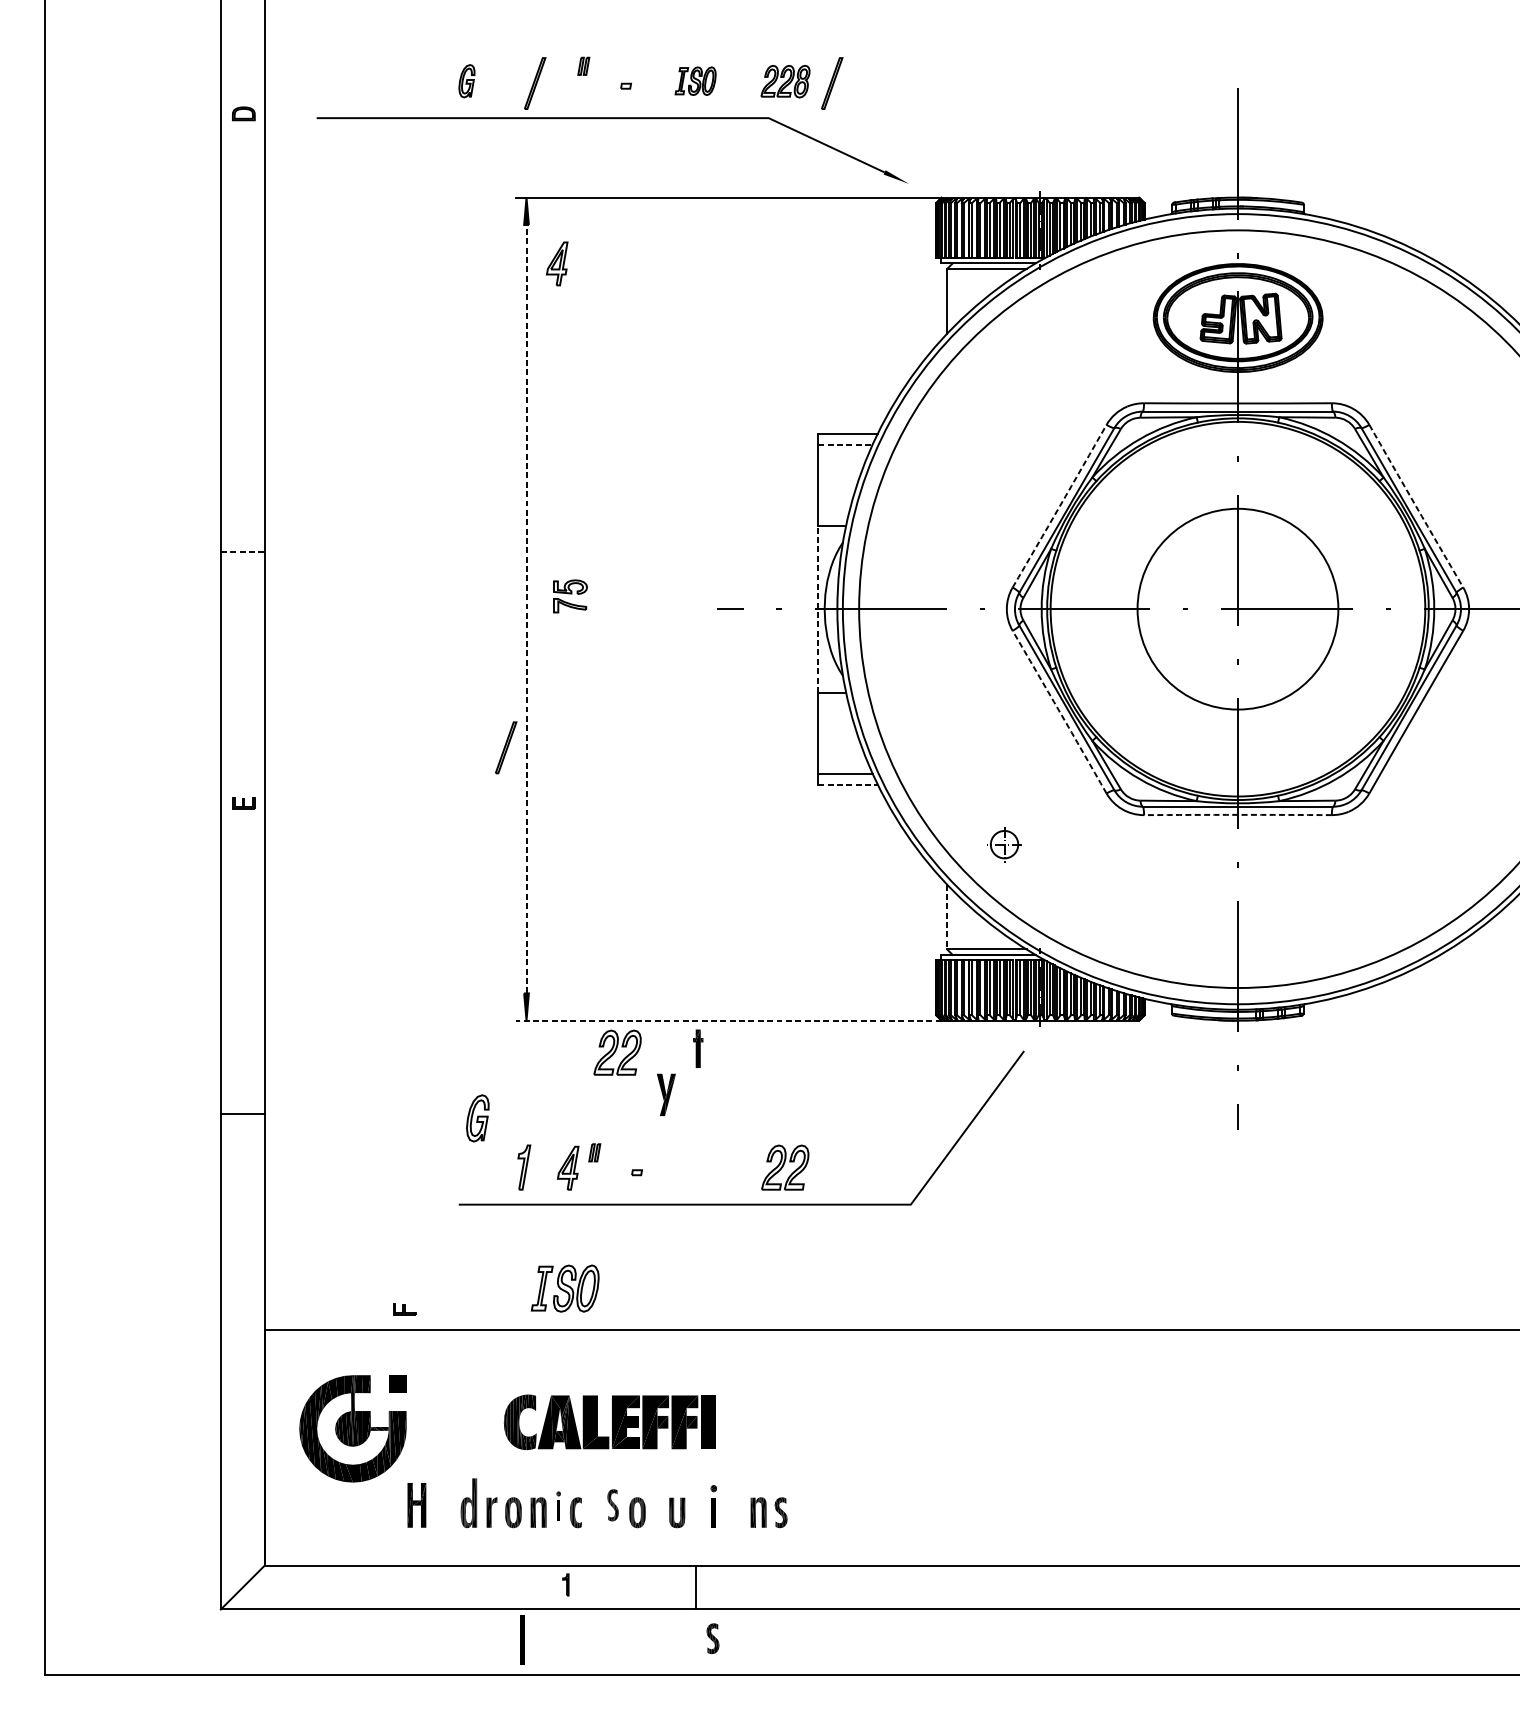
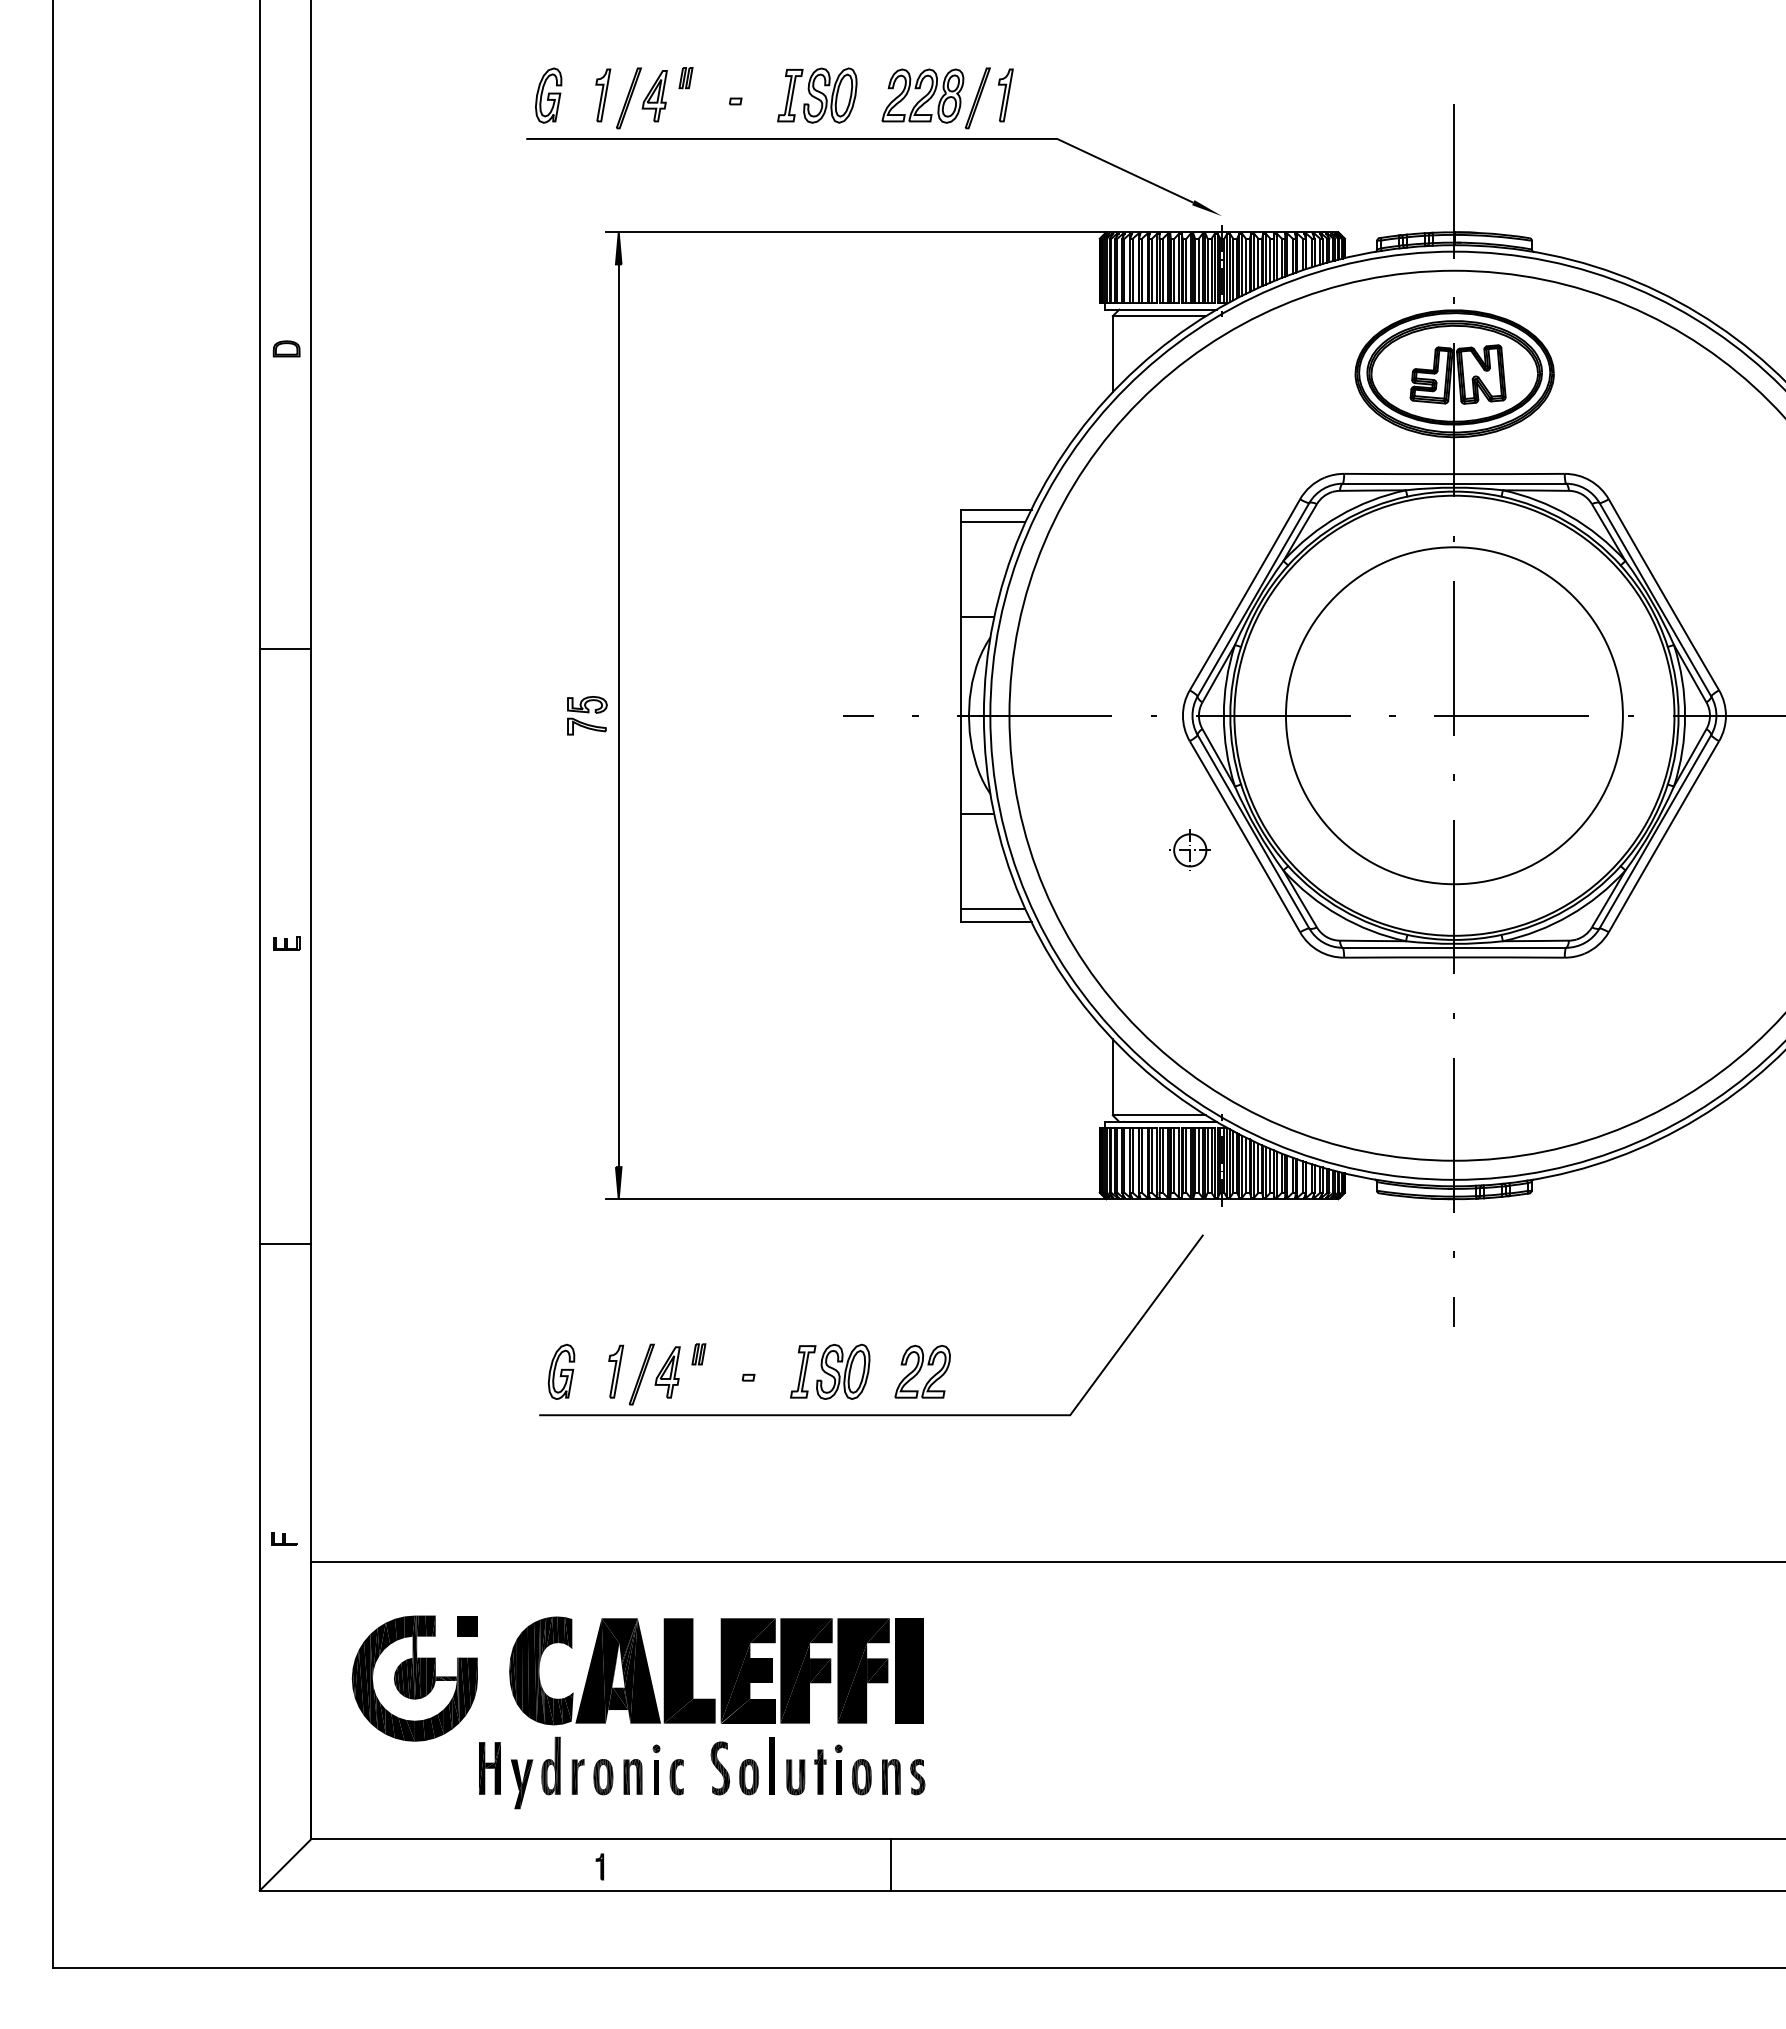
part: (466, 81) -> (548, 95), size x1.43
part: (513, 81) -> (603, 95), added
part: (695, 81) -> (817, 95), size x1.67
part: (785, 81) -> (922, 95), size x1.43
part: (855, 81) -> (1005, 95), added
part: (243, 113) -> (286, 348), moved
part: (612, 118) -> (873, 139), moved
part: (556, 264) -> (654, 96), moved
line: (845, 444) -> (993, 522), dashed -> solid
arc: (1060, 505) -> (1245, 594), dashed -> solid
arc: (1415, 505) -> (1663, 594), dashed -> solid
line: (242, 551) -> (285, 648), dashed -> solid
part: (570, 596) -> (587, 715), moved
line: (526, 608) -> (618, 715), dashed -> solid
line: (818, 608) -> (961, 715), dashed -> solid
circle: (1237, 608) -> (1453, 715), size x1.43
arc: (1060, 711) -> (1245, 836), dashed -> solid
part: (505, 747) -> (641, 1374), moved
line: (848, 785) -> (996, 922), dashed -> solid
arc: (1238, 814) -> (1454, 957), dashed -> solid
part: (1003, 843) -> (1189, 849), moved
line: (946, 917) -> (1112, 1077), dashed -> solid
line: (728, 1020) -> (855, 1199), dashed -> solid
part: (698, 1048) -> (820, 1771), moved
part: (617, 1052) -> (725, 1236), removed
part: (666, 1095) -> (522, 1784), moved
line: (242, 1114) -> (285, 1244), moved
part: (477, 1118) -> (561, 1371), moved
part: (565, 1288) -> (830, 1371), moved
part: (404, 1308) -> (284, 1538), moved
part: (609, 1421) -> (716, 1670), size x1.67
part: (613, 1505) -> (720, 1768), size x1.43
part: (558, 1506) -> (656, 1769), size x1.43
part: (733, 1513) -> (861, 1777), added
part: (565, 1584) -> (599, 1866), moved
line: (695, 1587) -> (891, 1864), moved
part: (522, 1639) -> (771, 1765), moved
part: (712, 1639) -> (837, 1925), removed

